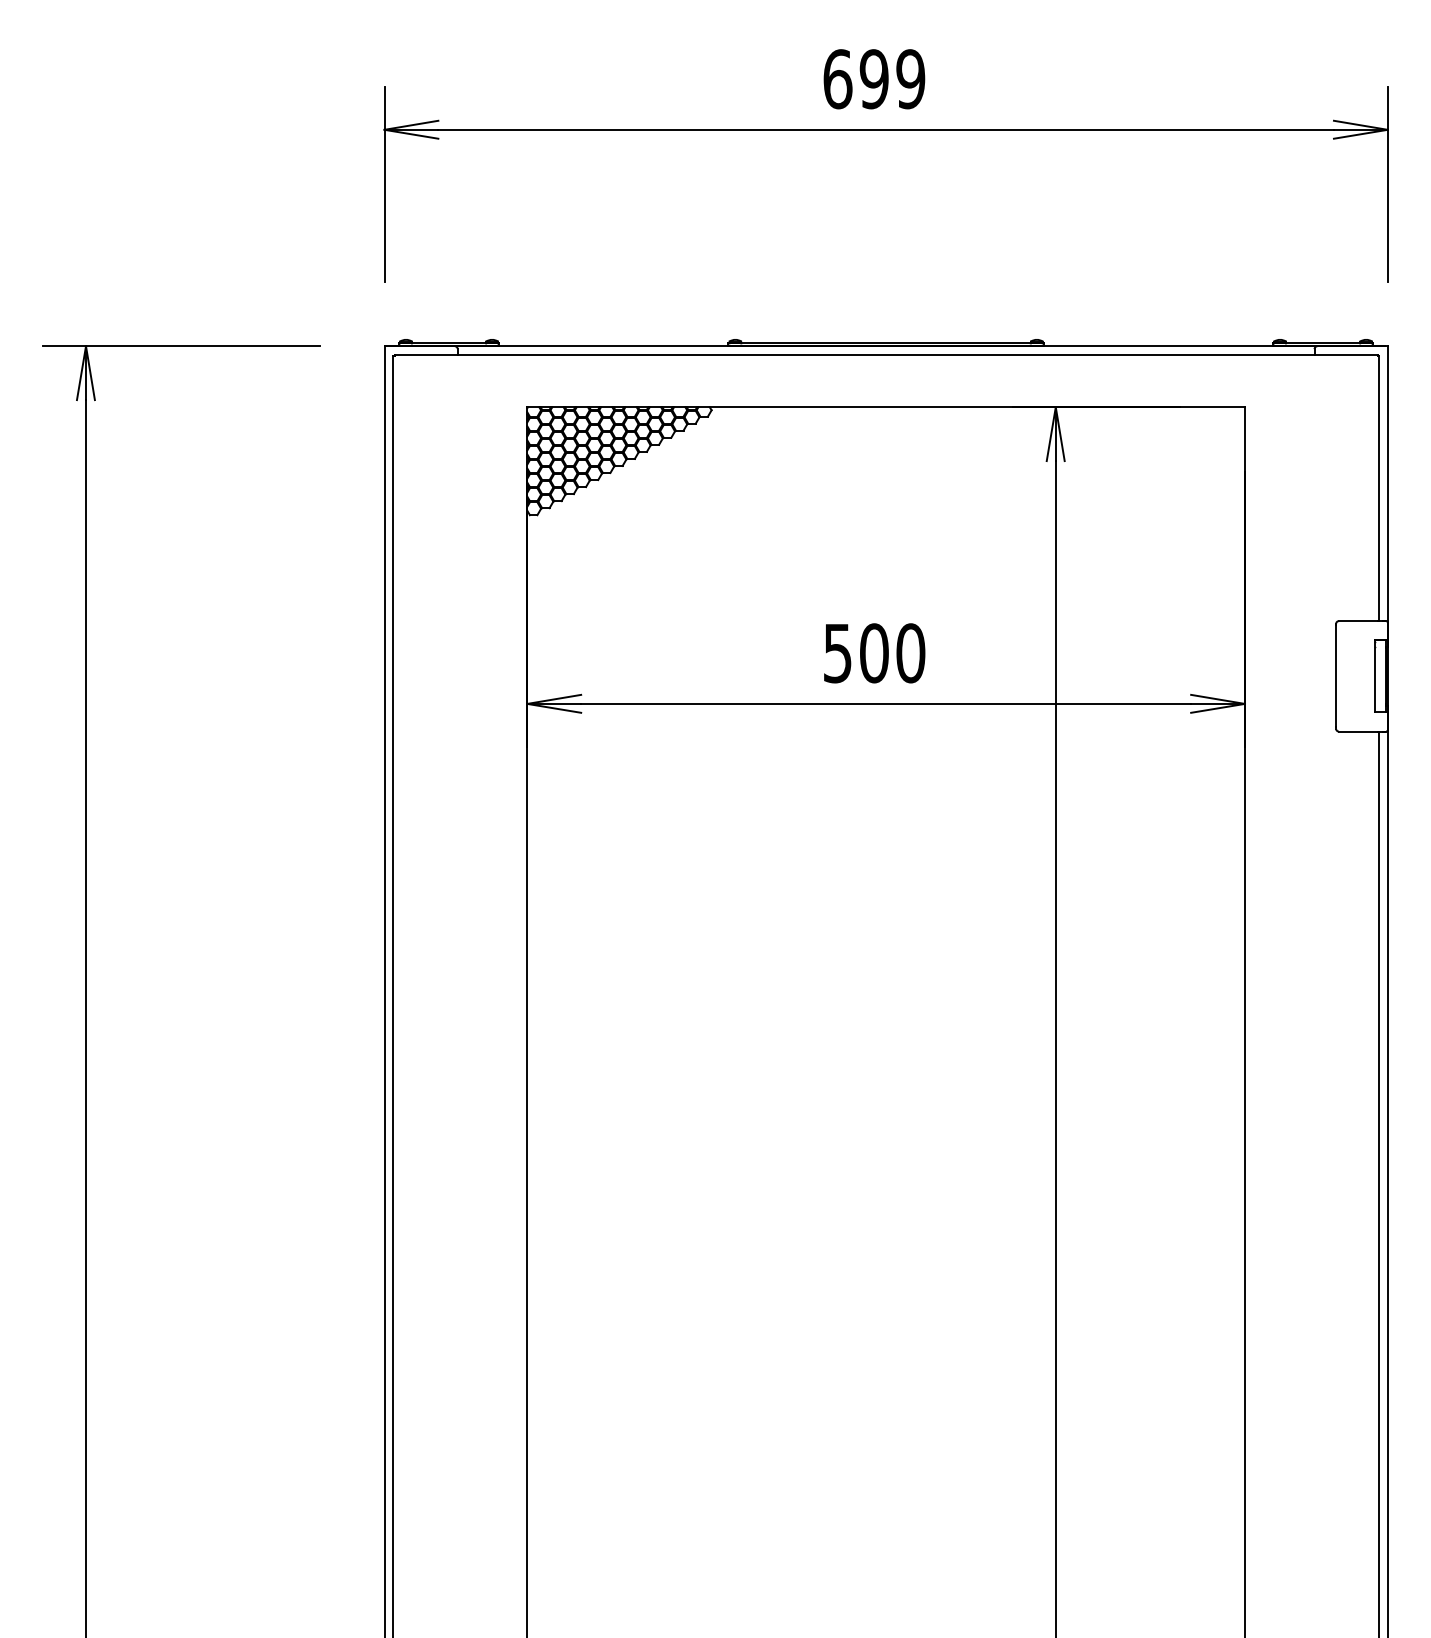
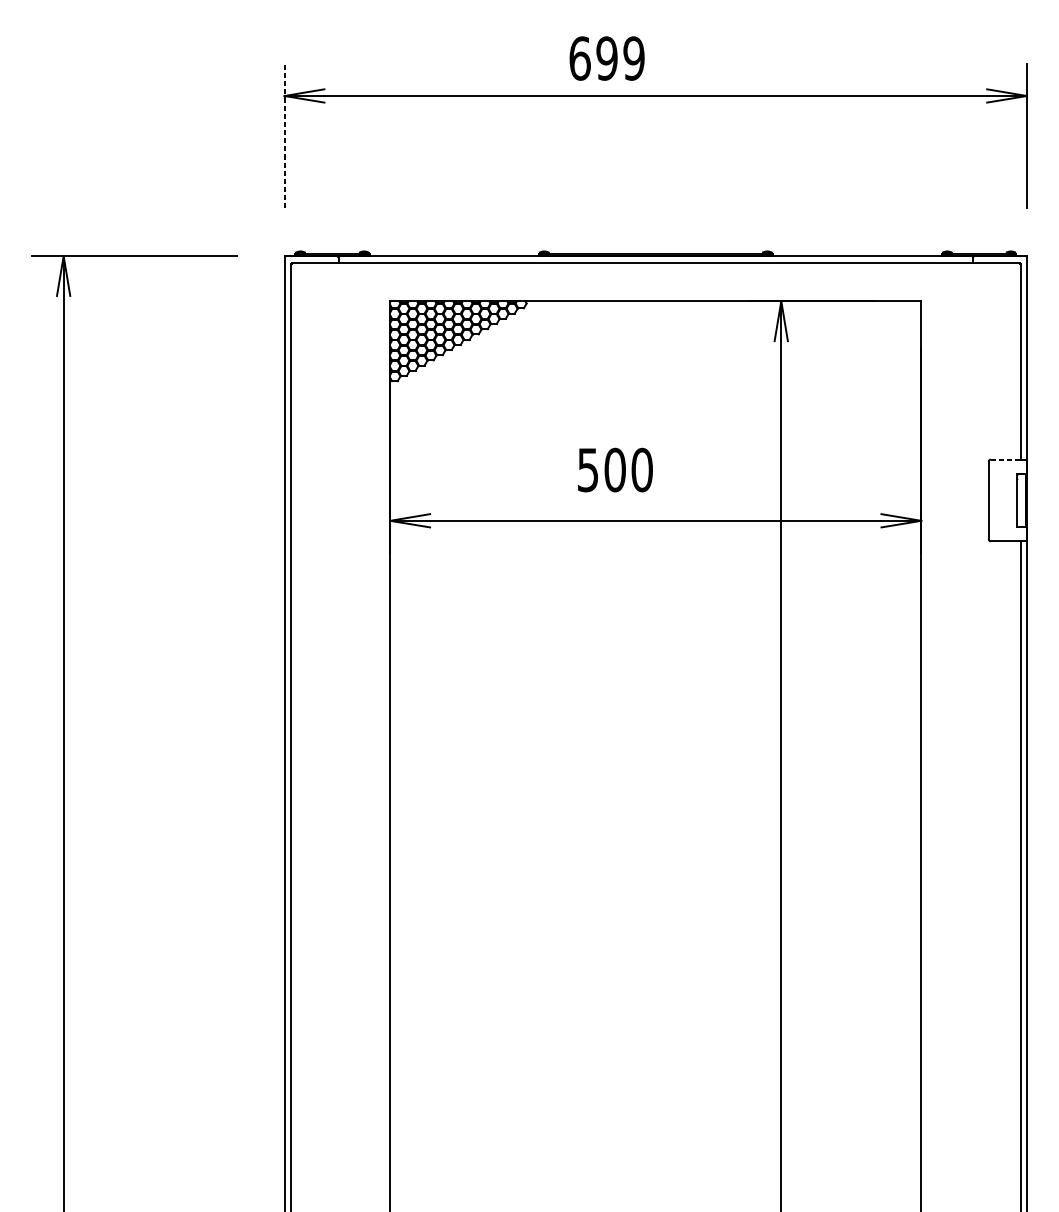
text: (874, 79) -> (607, 58), moved
line: (384, 183) -> (284, 135), solid -> dashed
line: (1358, 621) -> (1005, 459), solid -> dashed
text: (874, 653) -> (615, 470), moved

